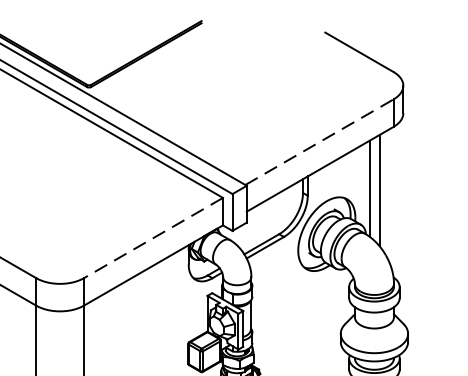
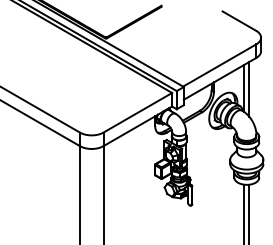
line: (321, 142) -> (220, 65), dashed -> solid
line: (152, 237) -> (137, 112), dashed -> solid

